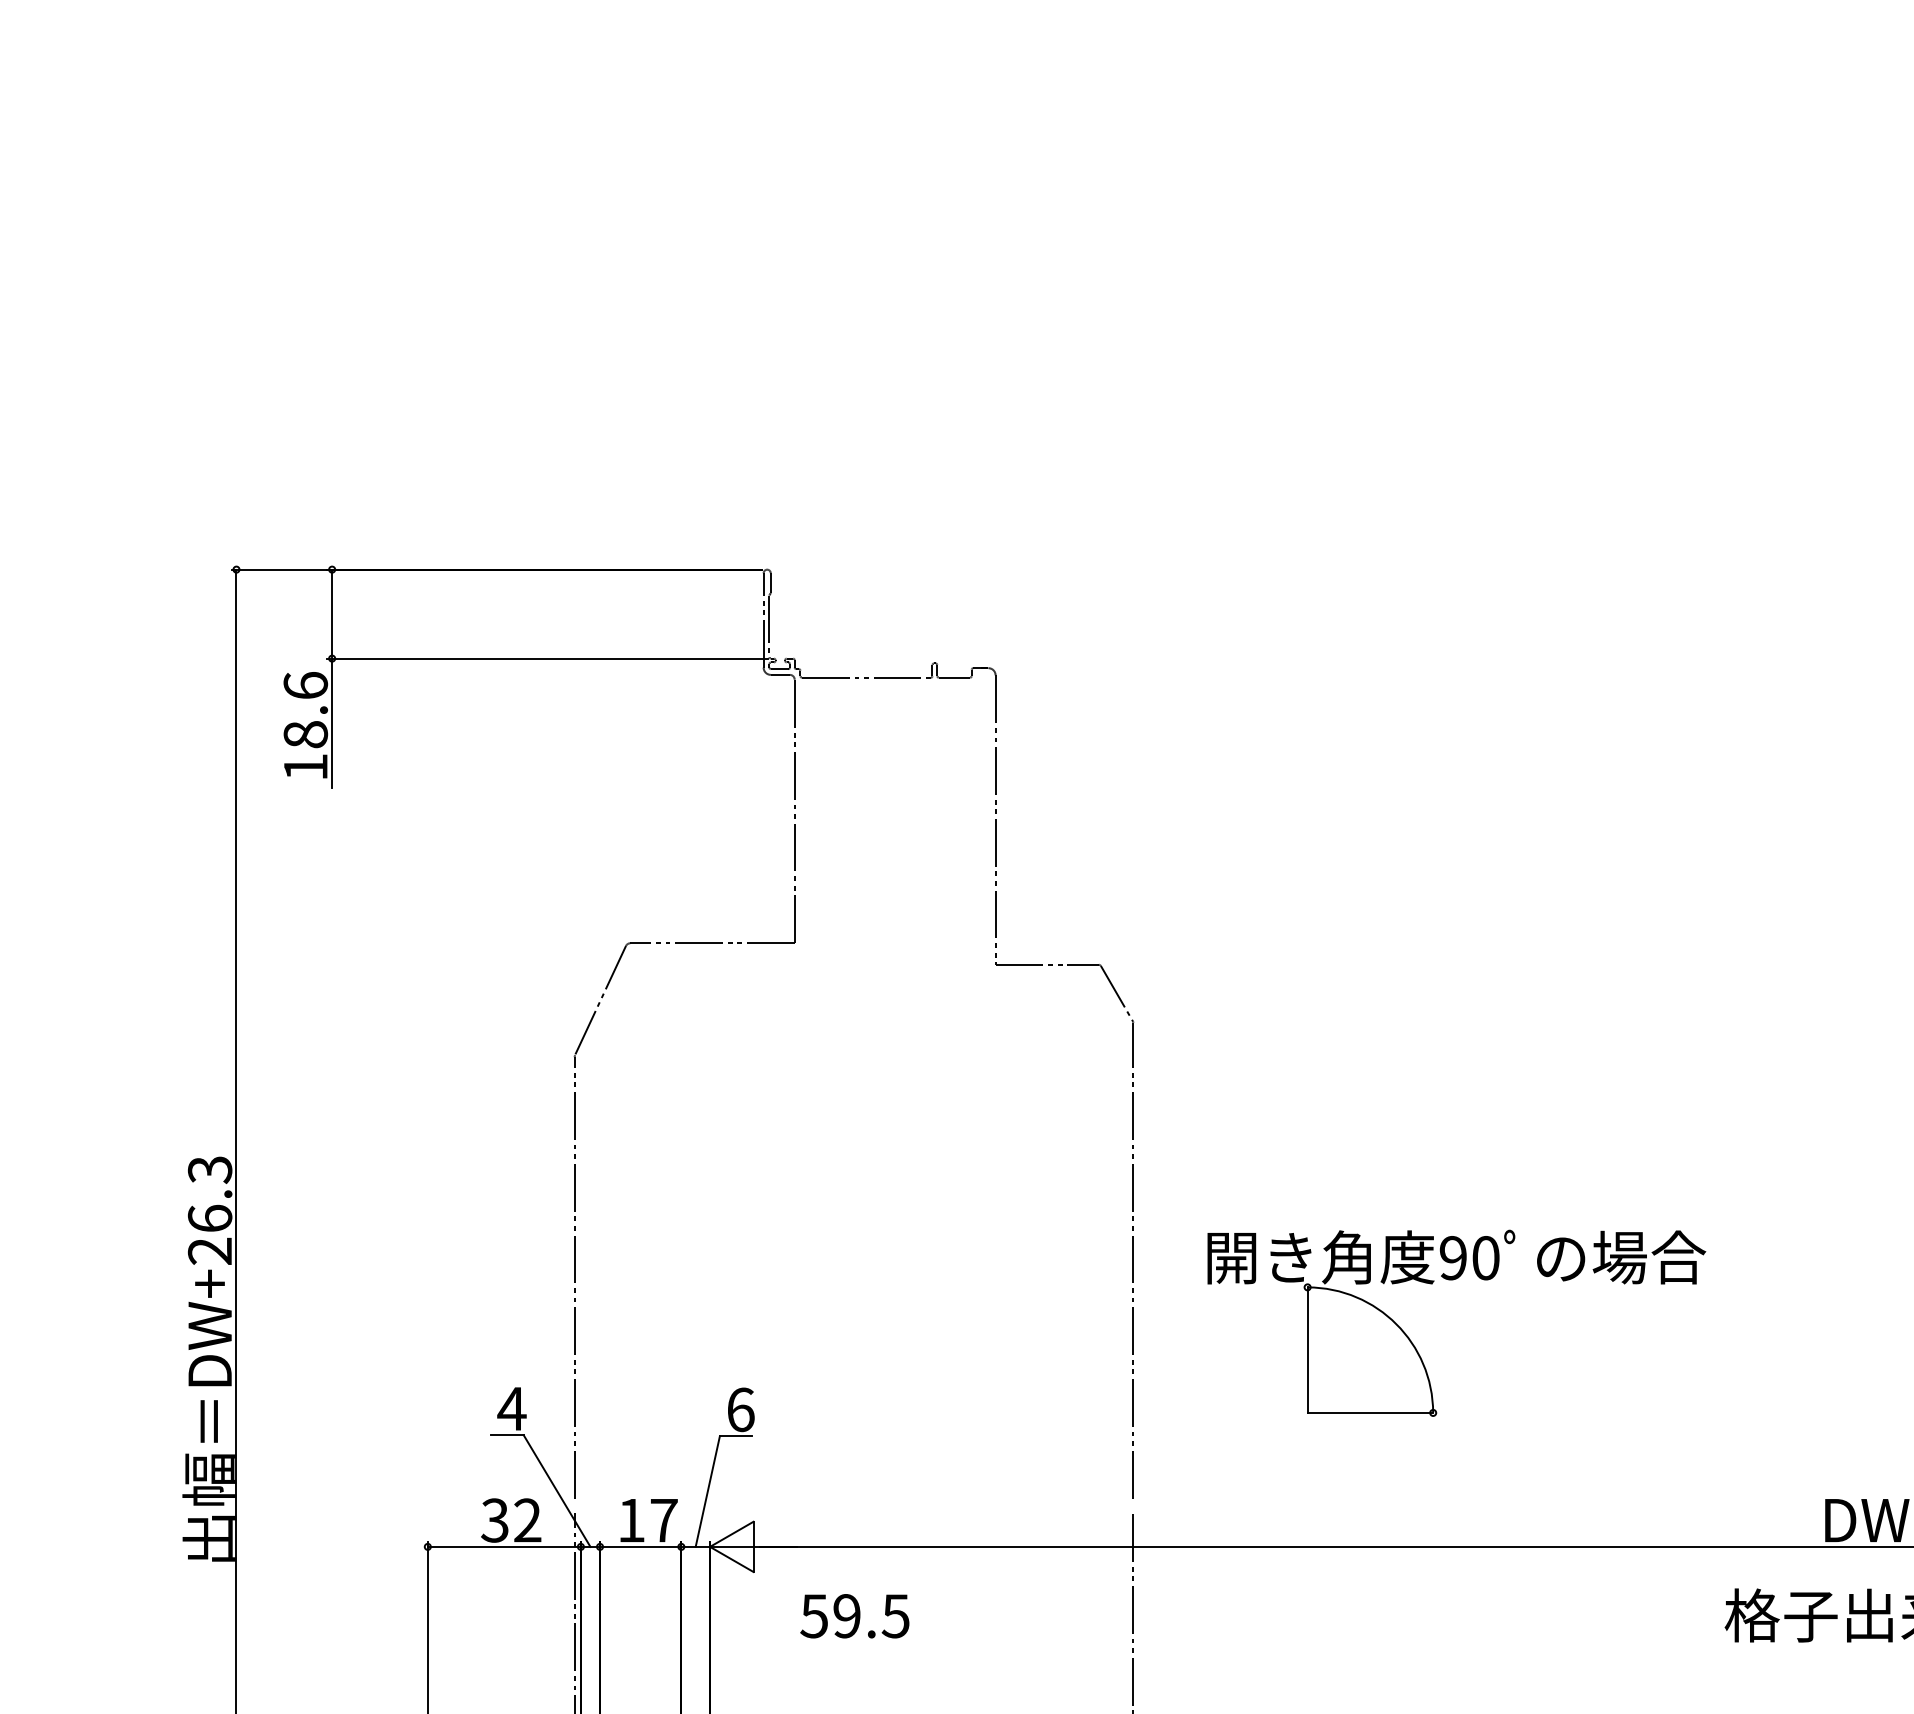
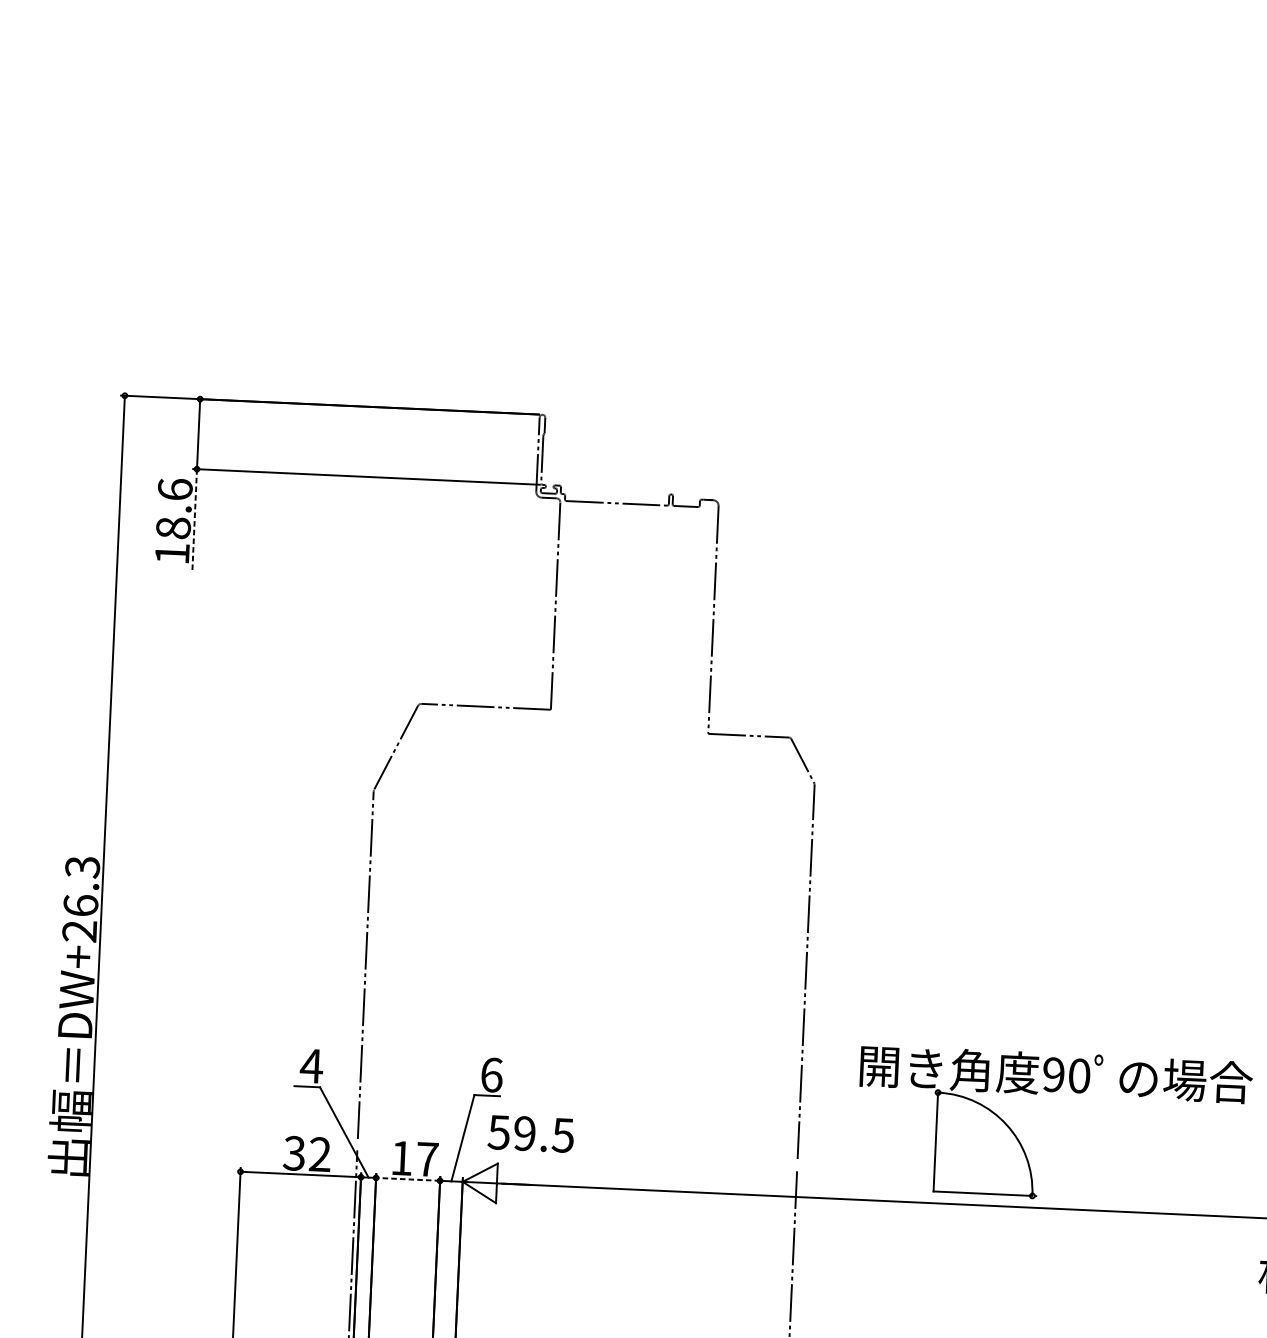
line: (332, 723) -> (194, 520), solid -> dashed
part: (1453, 1280) -> (1053, 1092), moved
line: (640, 1546) -> (407, 1179), solid -> dashed
text: (854, 1616) -> (530, 1134), moved

